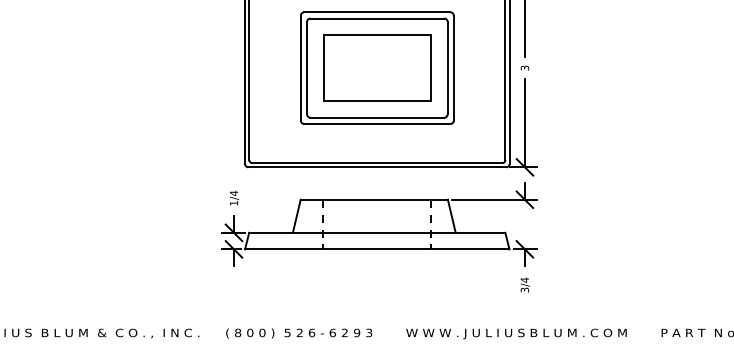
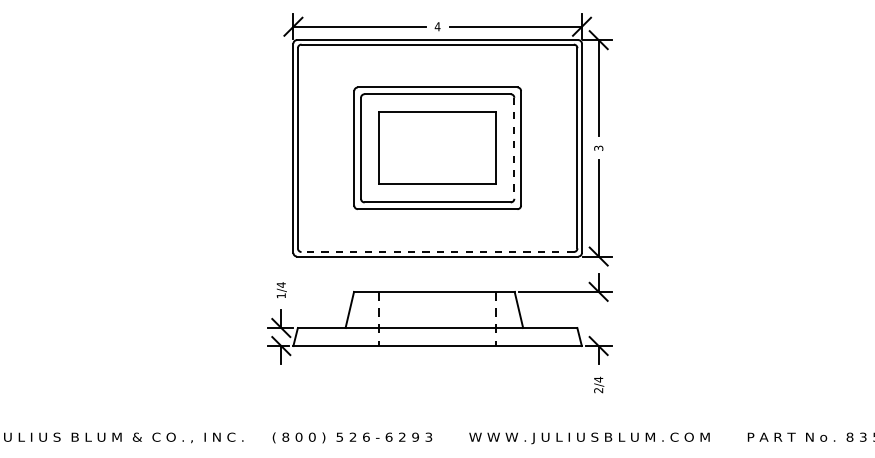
line: (447, 68) -> (514, 148), solid -> dashed
line: (377, 163) -> (437, 252), solid -> dashed
text: (525, 290) -> (599, 390), 3/4 -> 2/4

